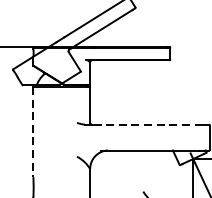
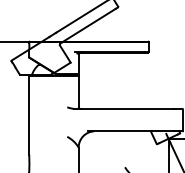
line: (147, 124) -> (128, 108), dashed -> solid
line: (33, 132) -> (29, 115), dashed -> solid

